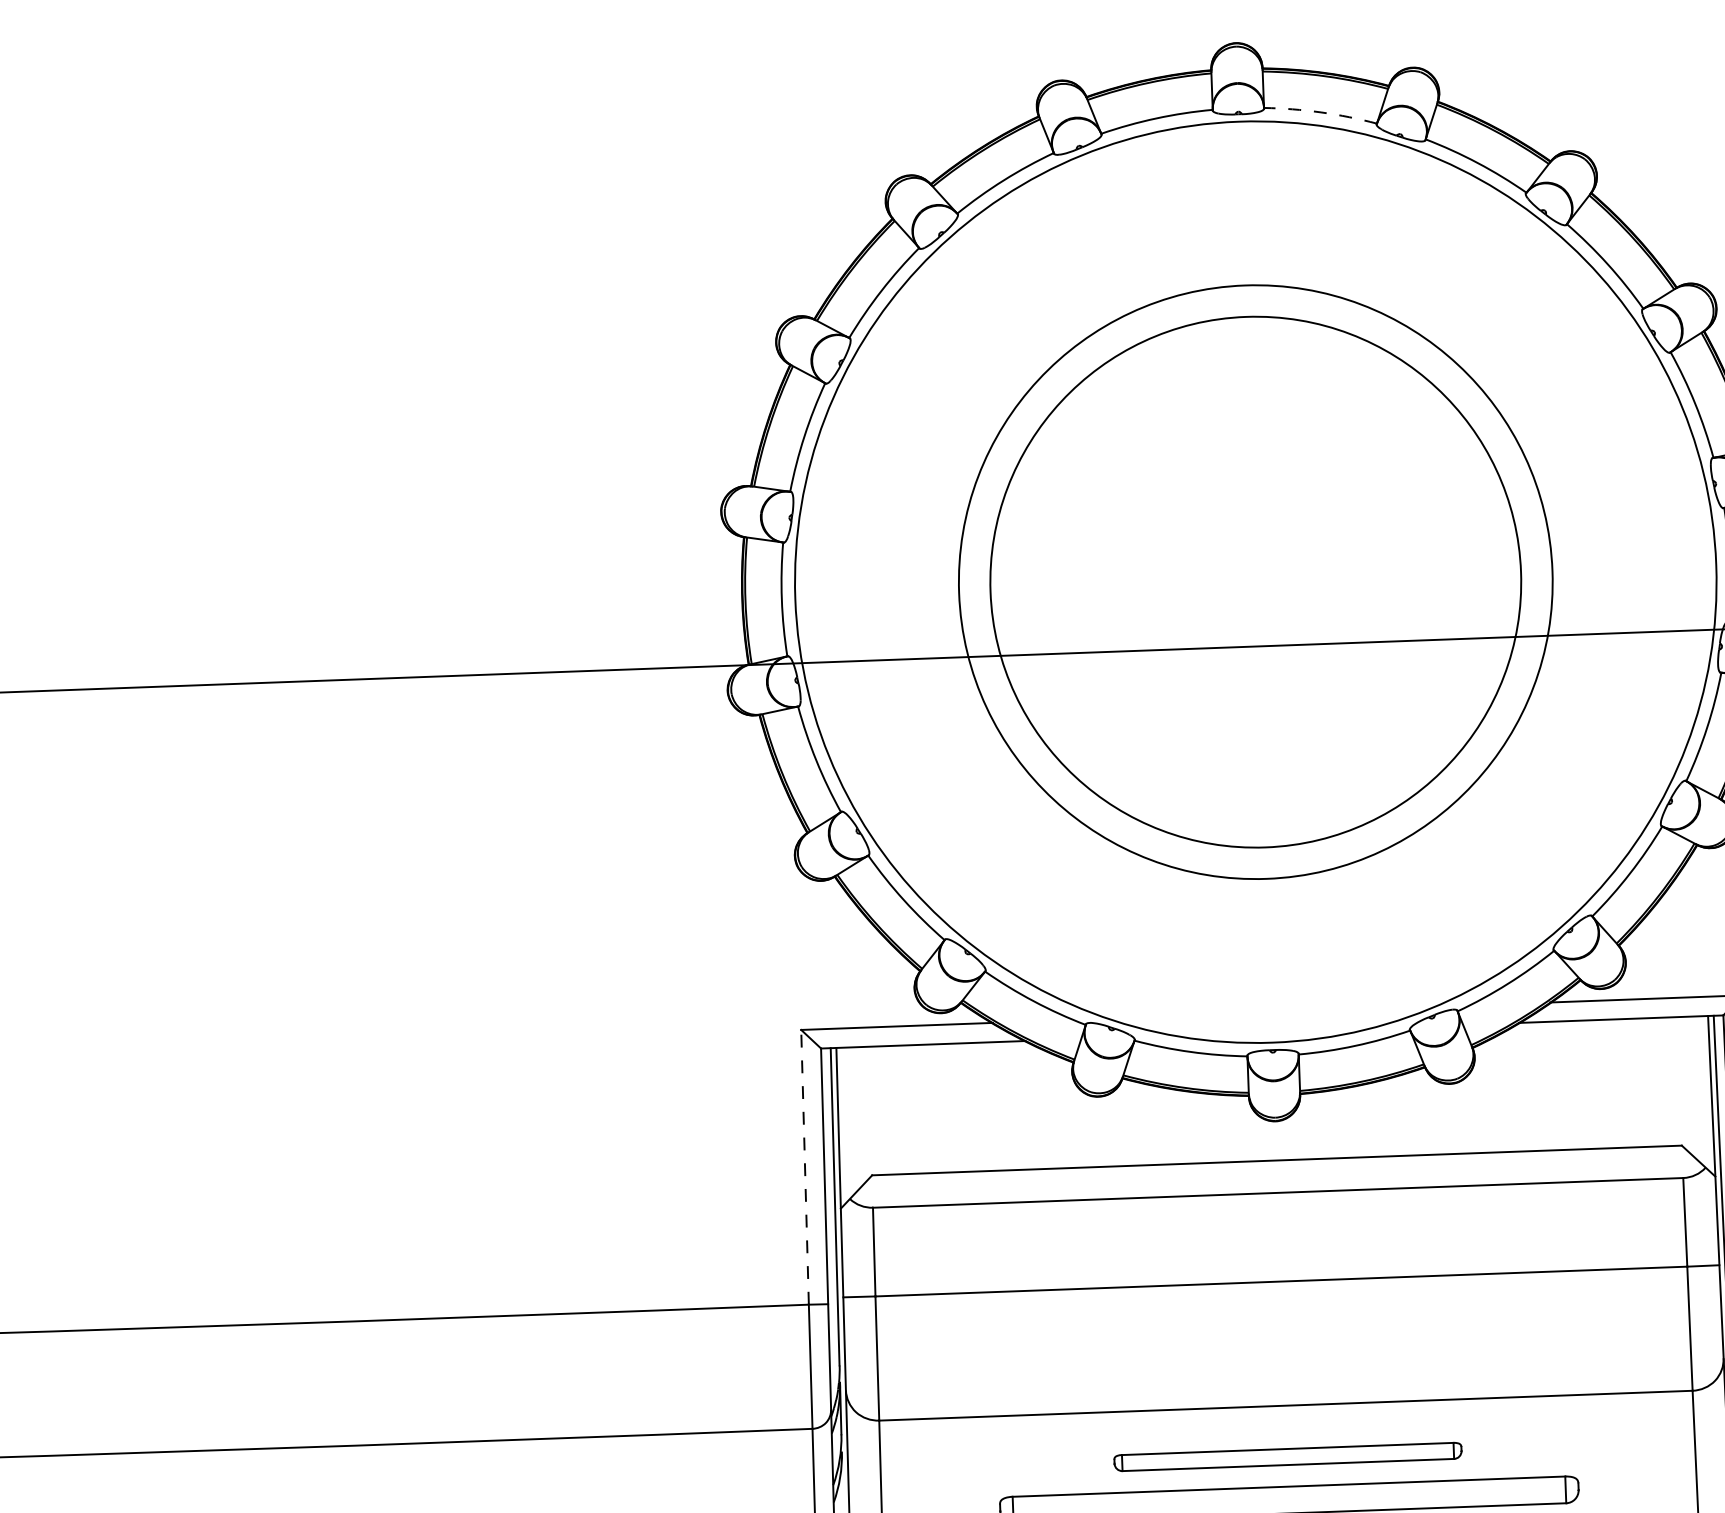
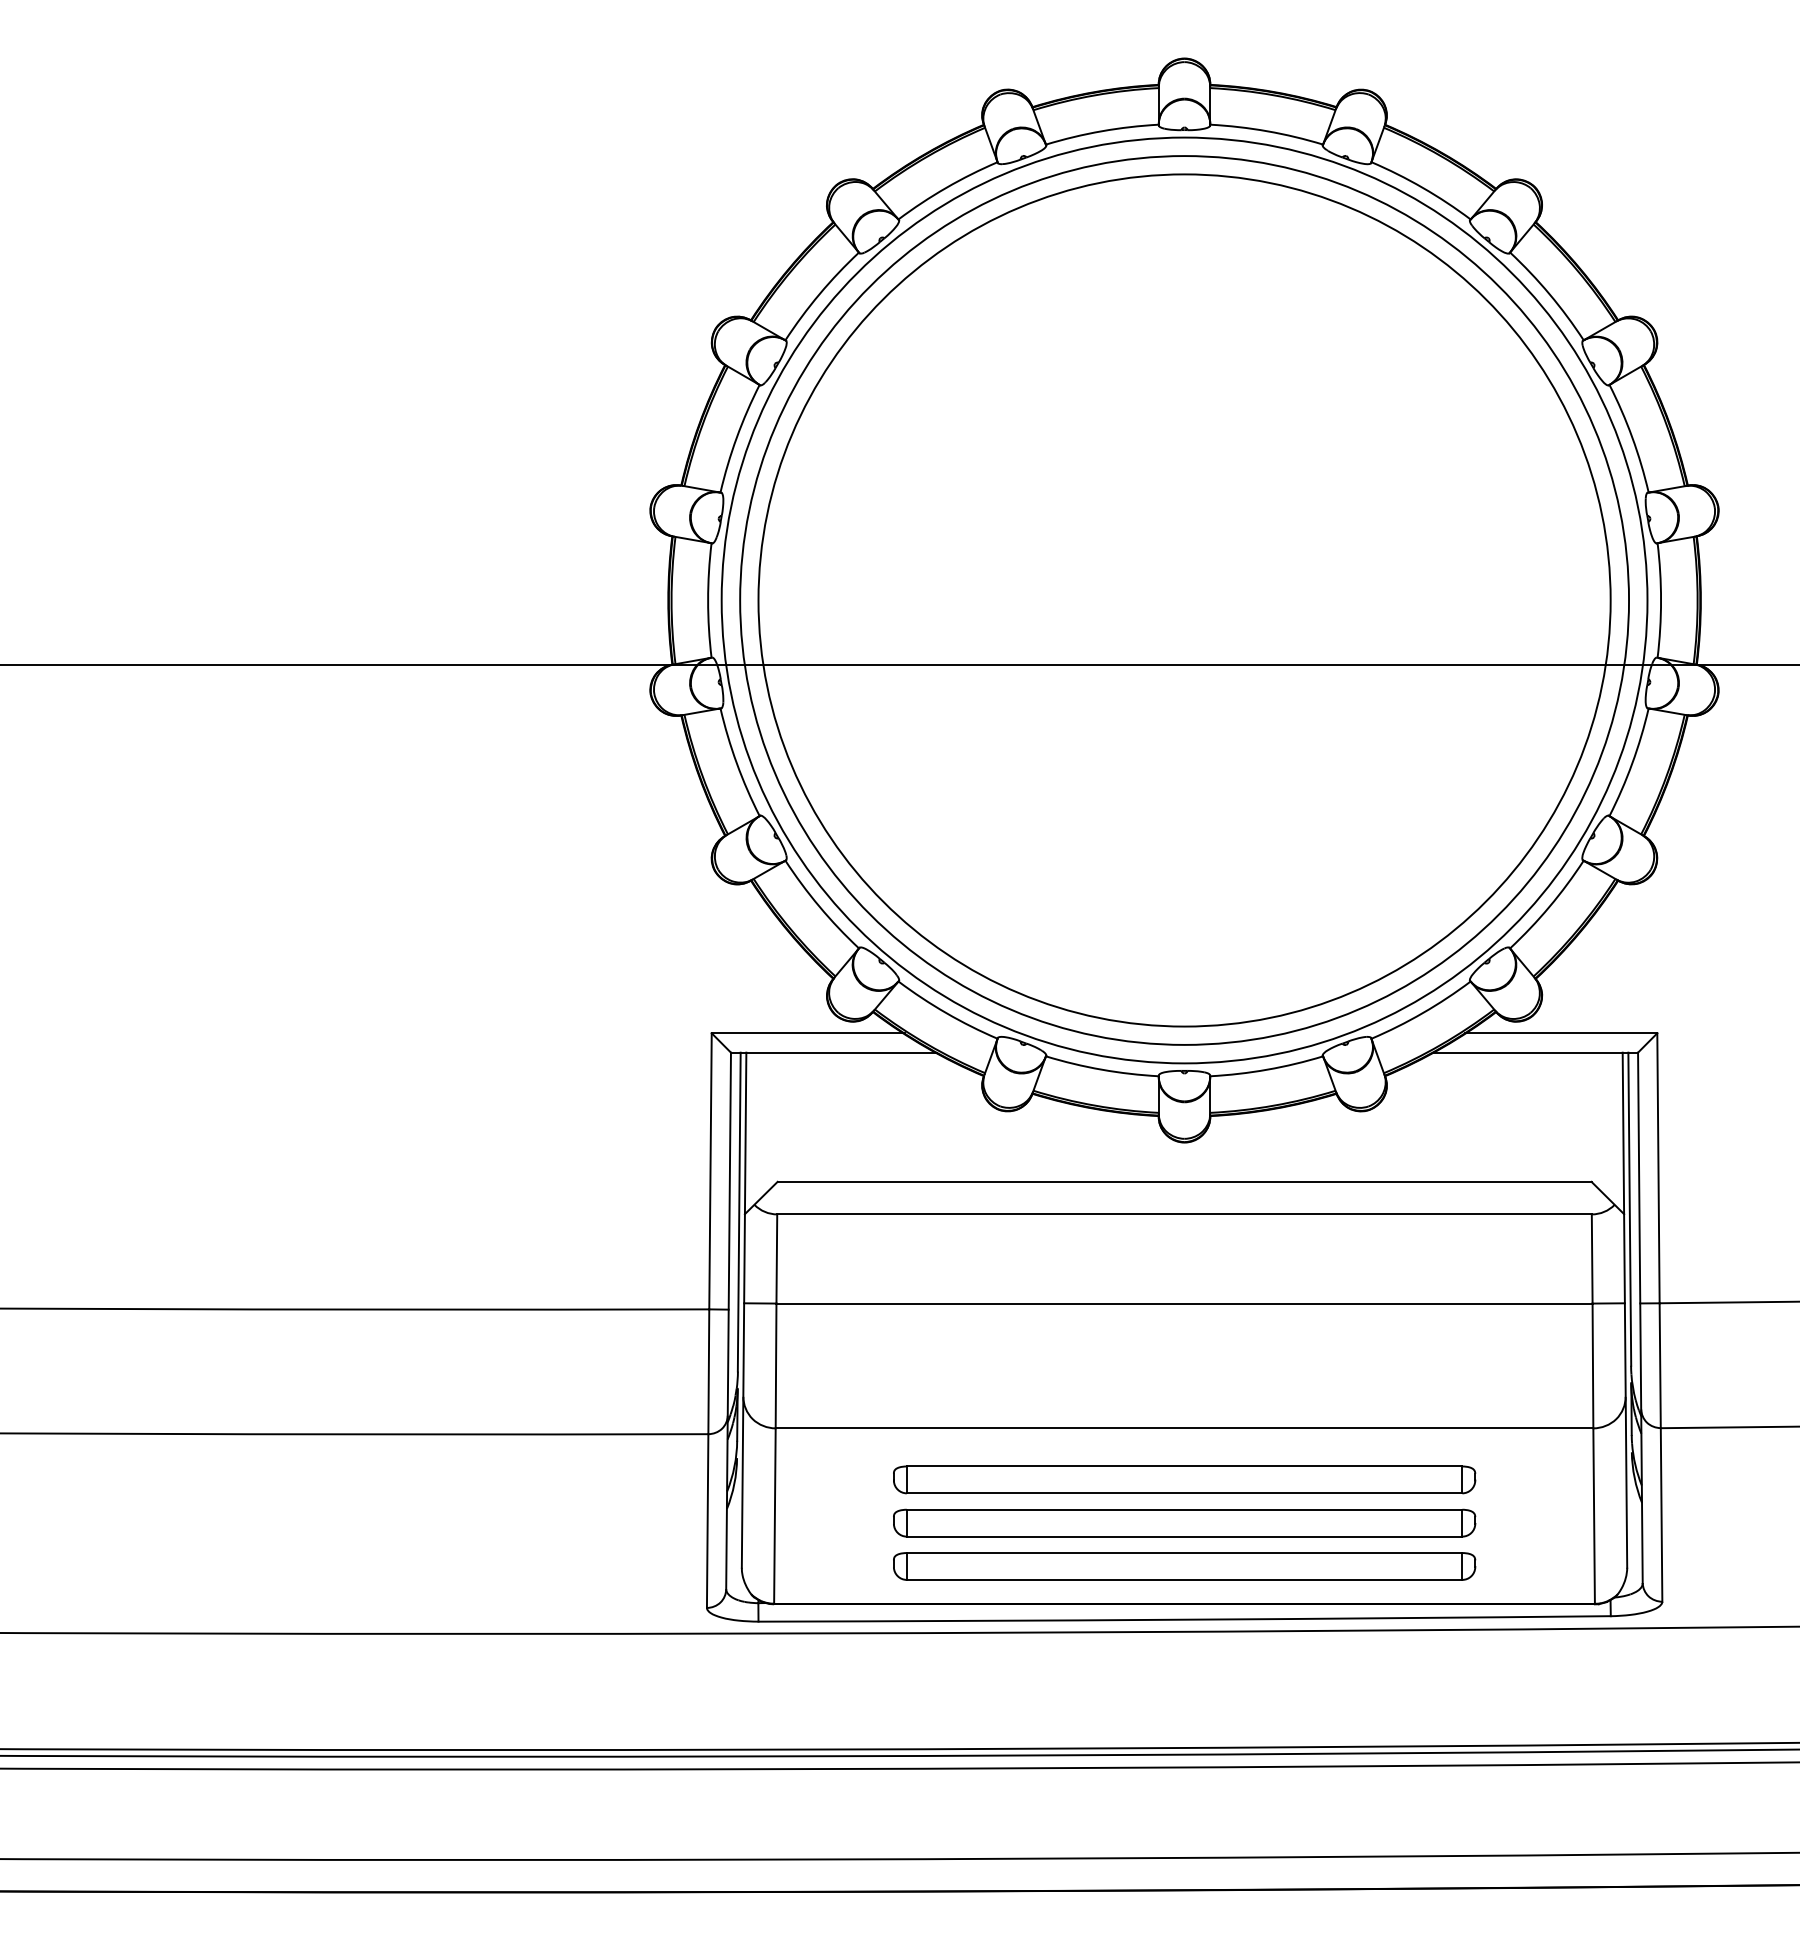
arc: (1321, 112) -> (1267, 131), dashed -> solid
circle: (1255, 582) -> (1184, 600), size x1.43
circle: (1255, 582) -> (1184, 600), size x1.67
line: (805, 1166) -> (710, 1170), dashed -> solid
part: (1287, 1456) -> (1184, 1479), size x1.67

